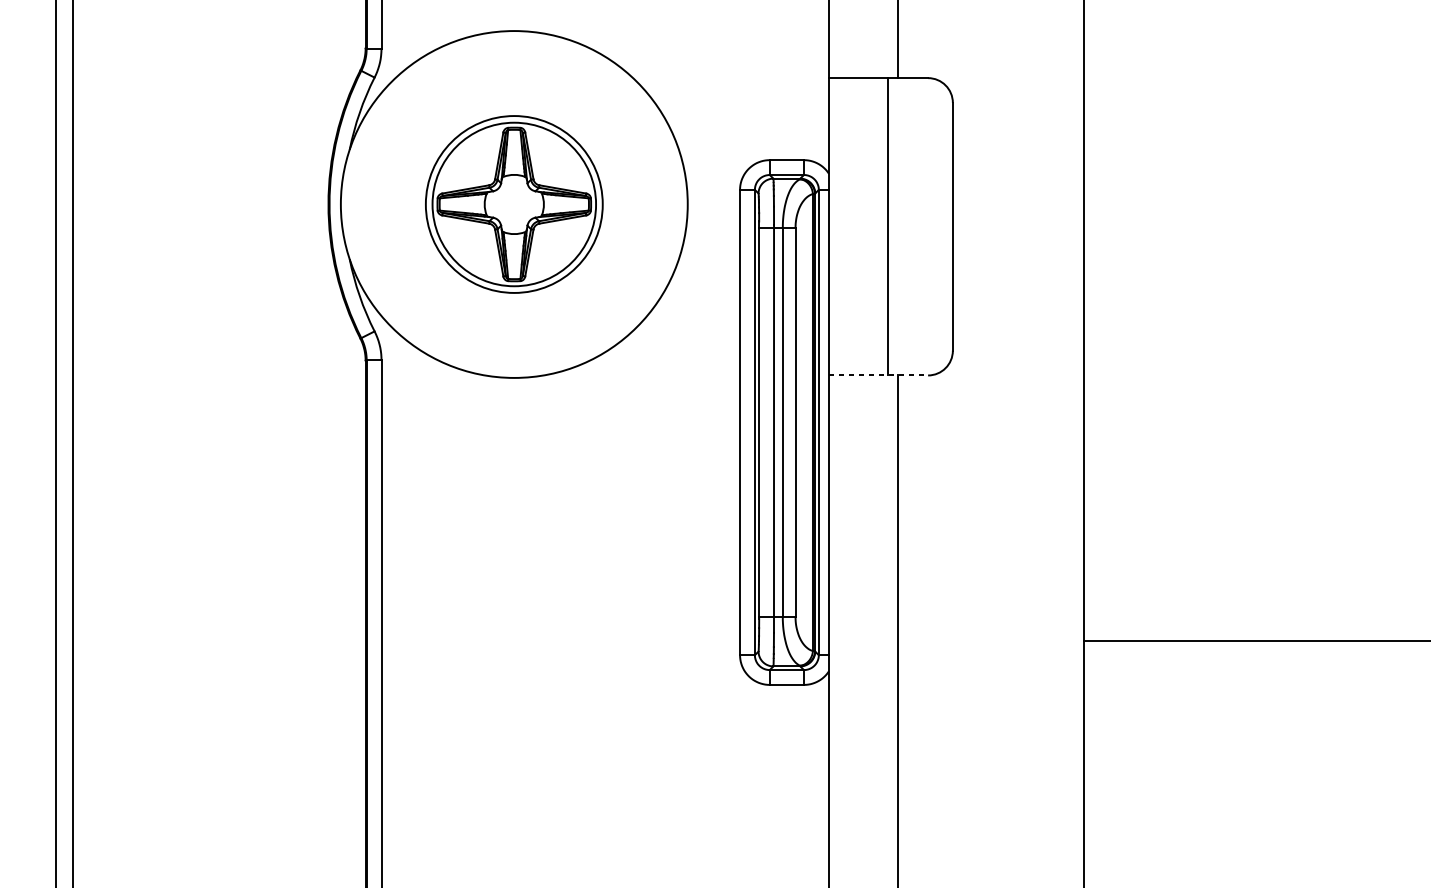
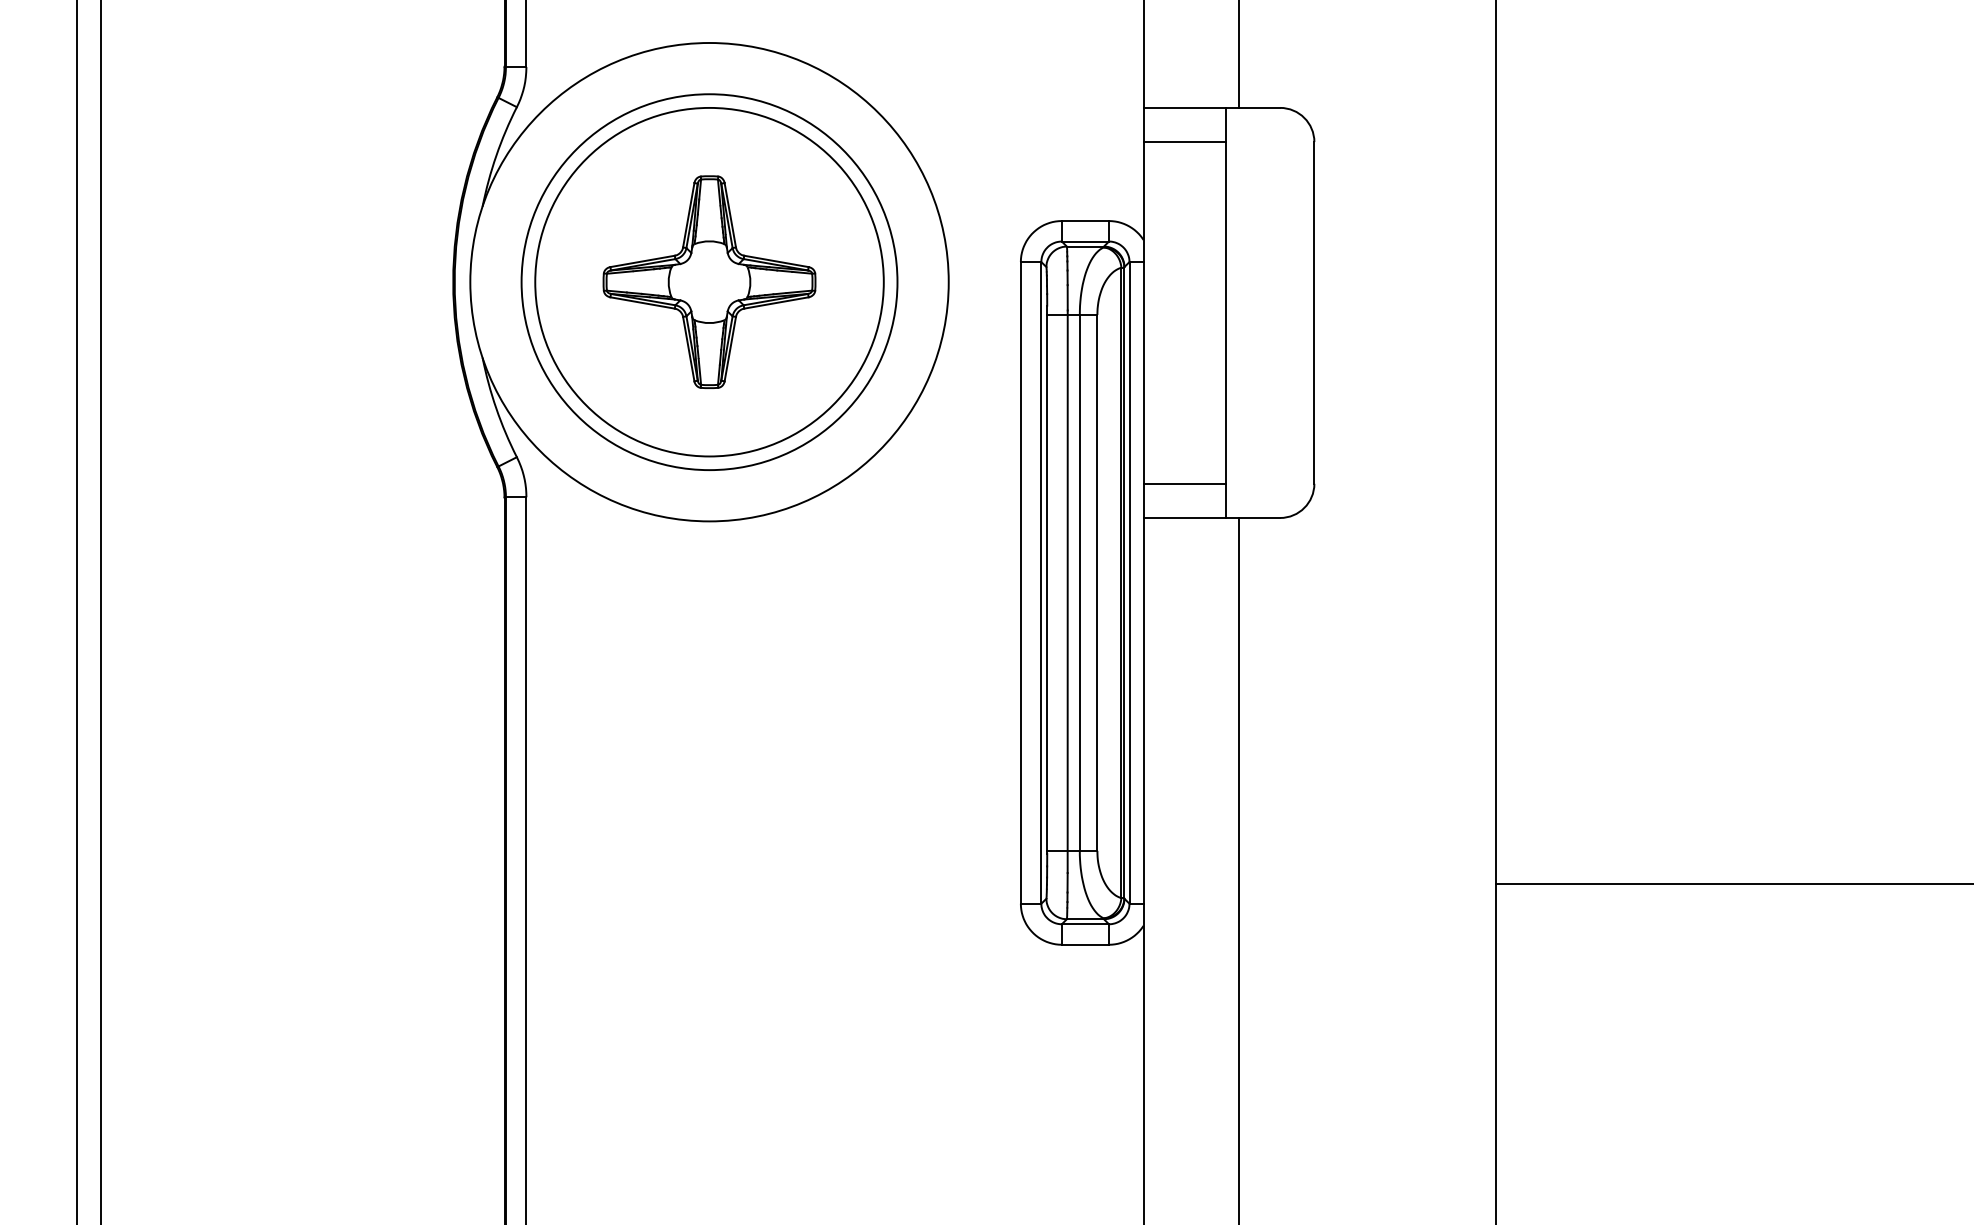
line: (858, 103) -> (1184, 142), added
circle: (514, 203) -> (709, 281), size x1.43
circle: (514, 204) -> (709, 282), size x1.67
line: (858, 350) -> (1184, 483), added
line: (879, 375) -> (1212, 517), dashed -> solid

